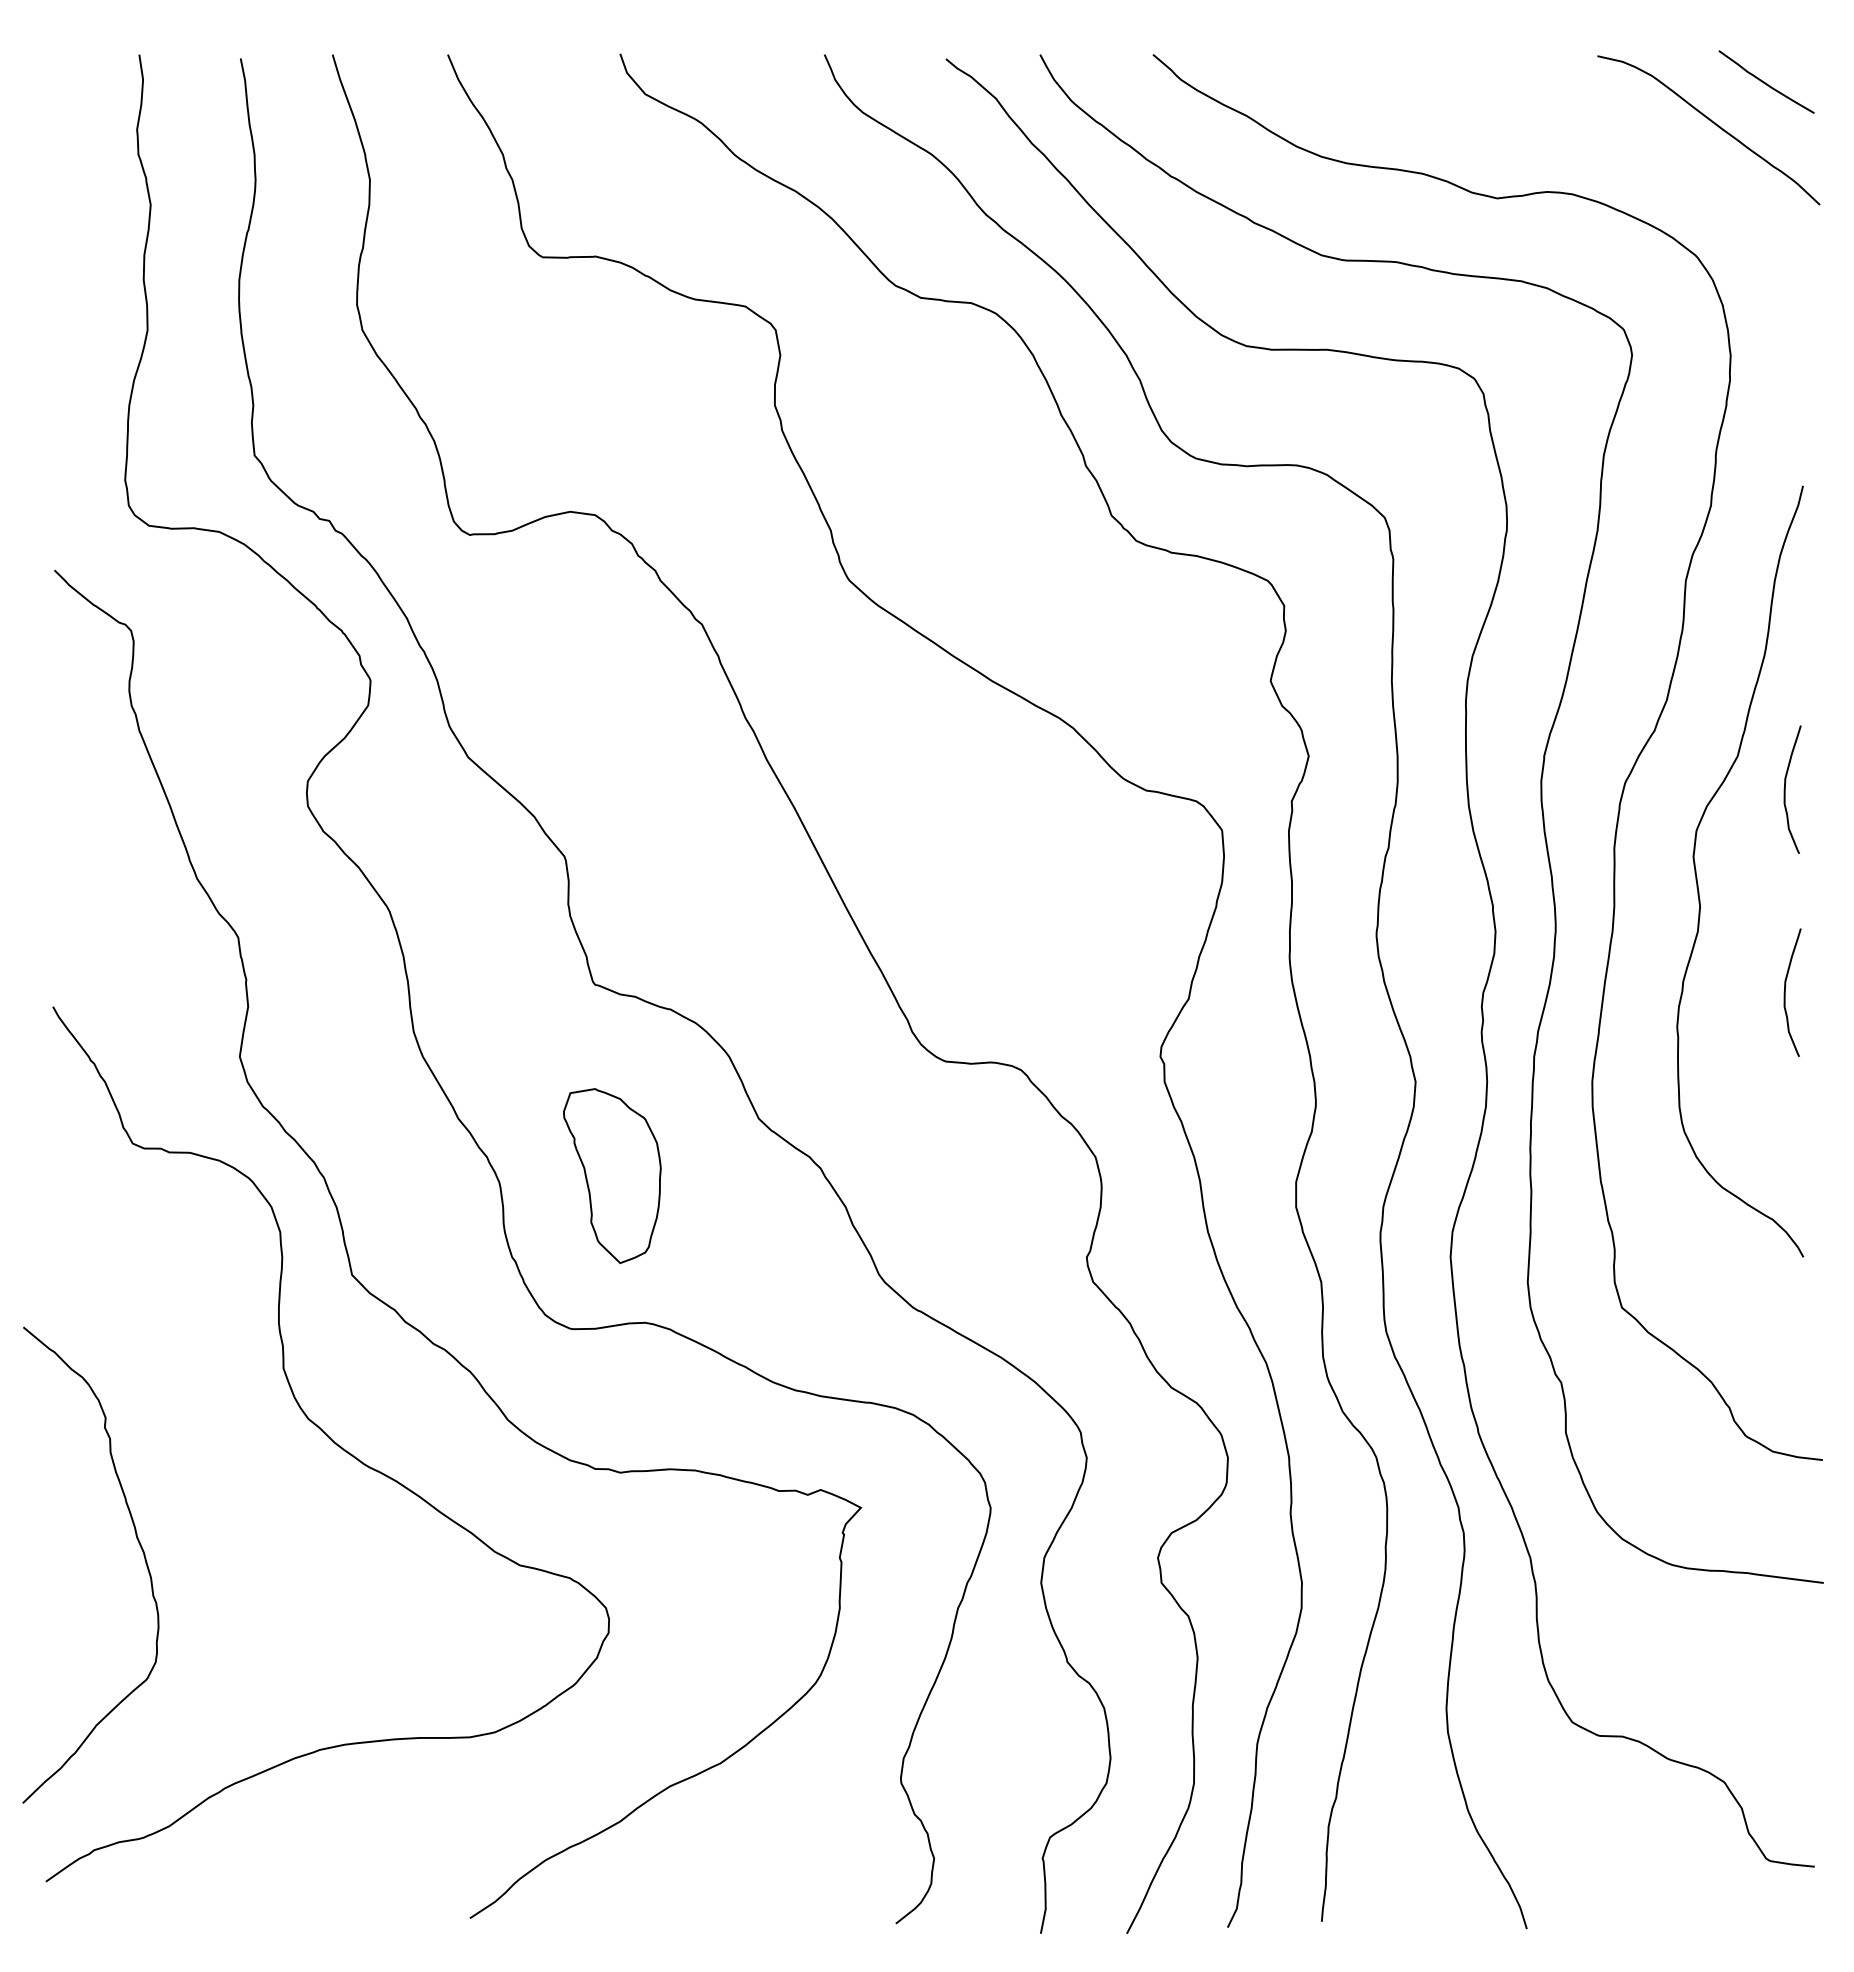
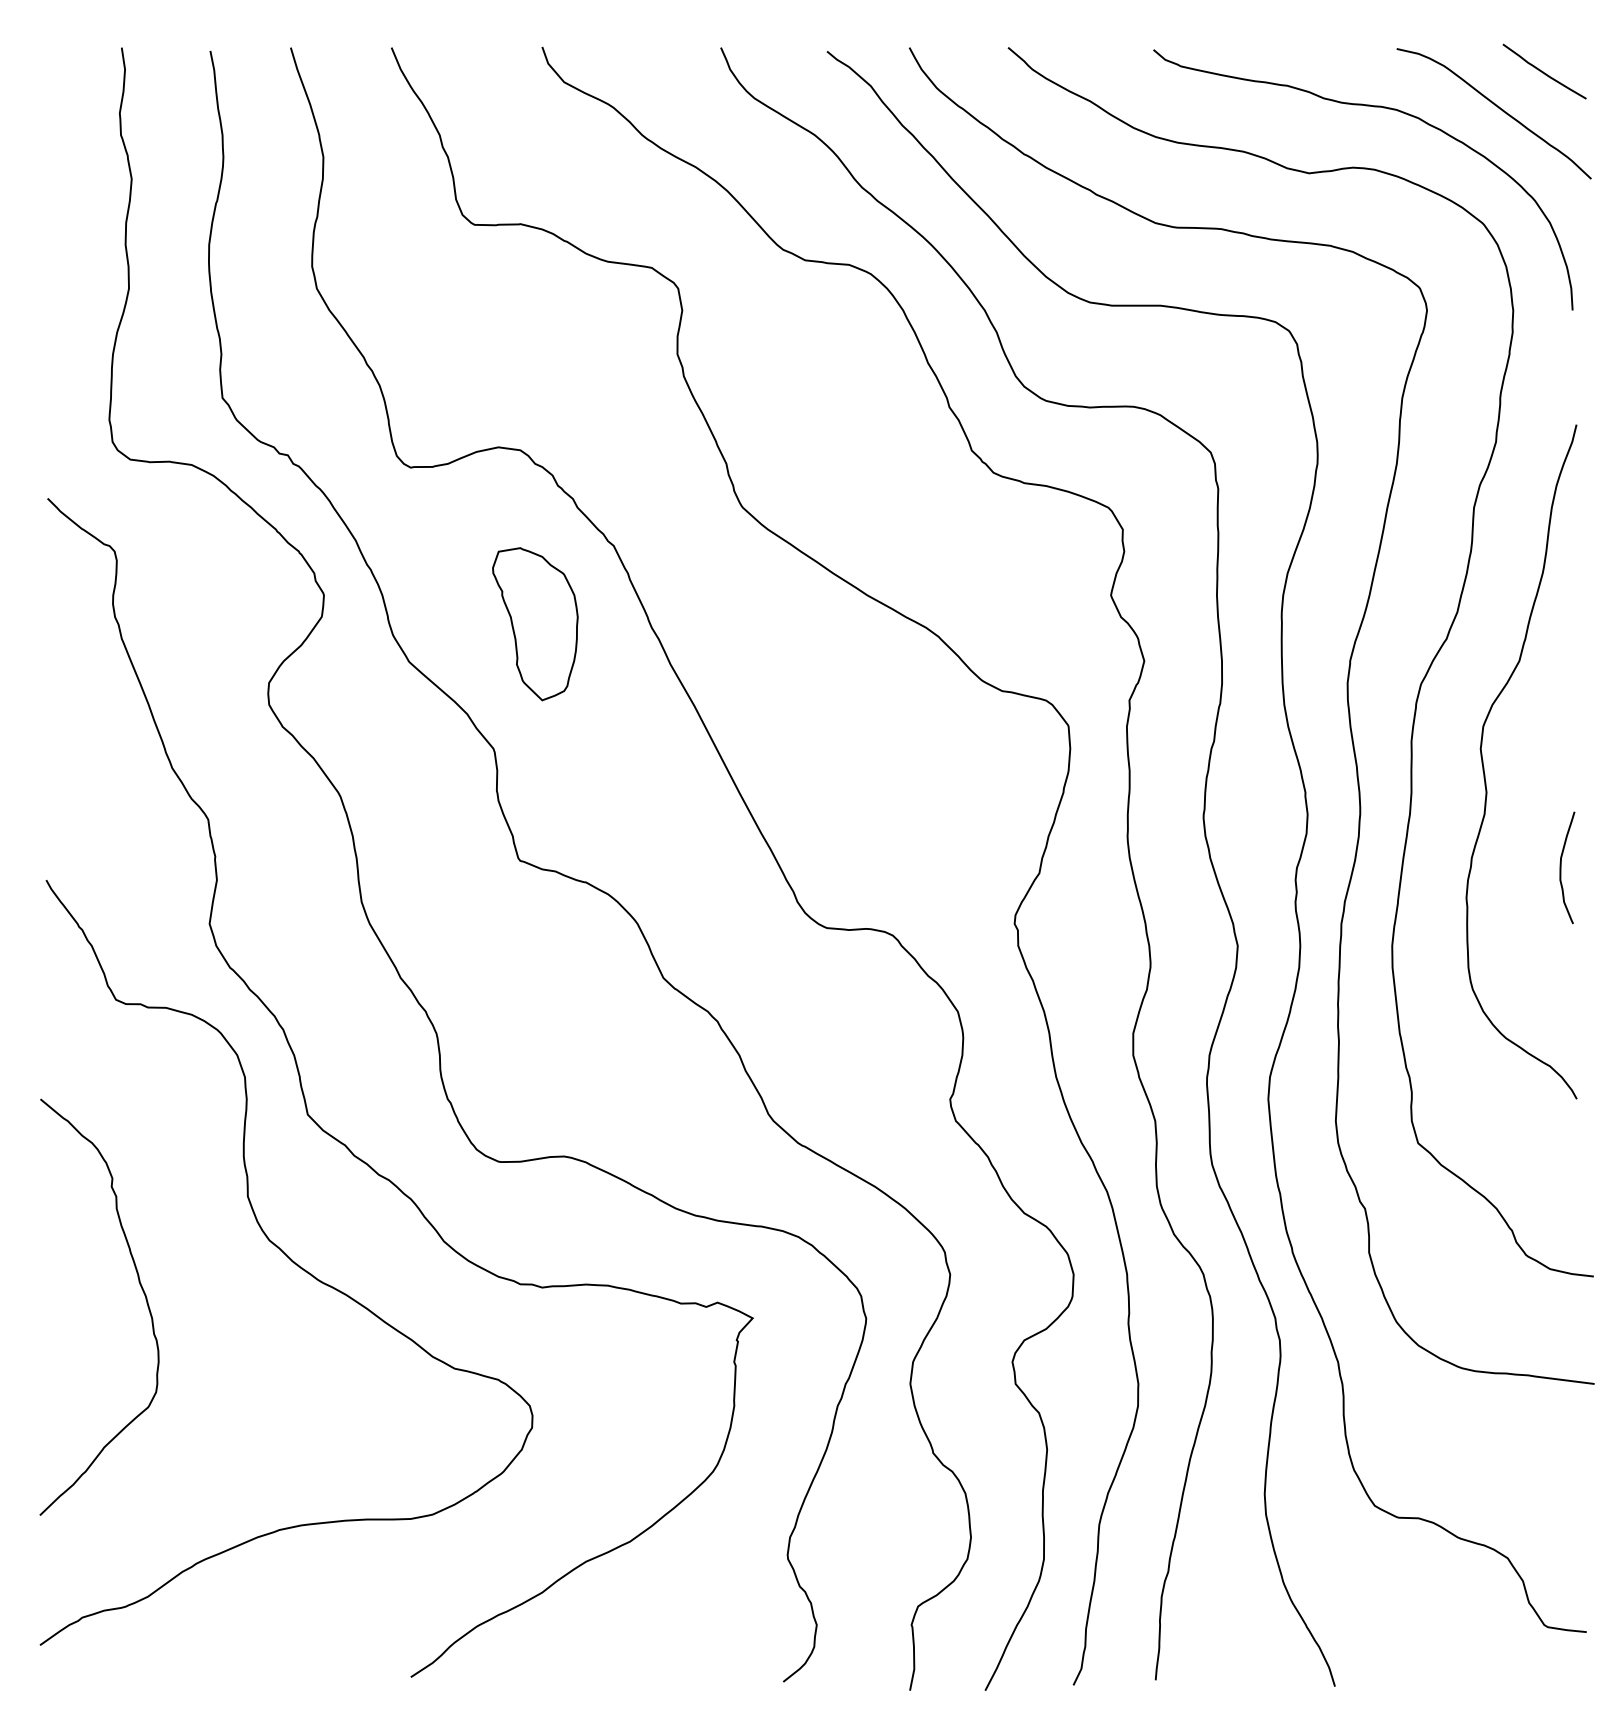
curve: (1567, 122) -> (1370, 106), added
curve: (1785, 789) -> (1561, 690), removed
part: (612, 1175) -> (535, 623), moved
curve: (138, 1543) -> (141, 1288), moved

